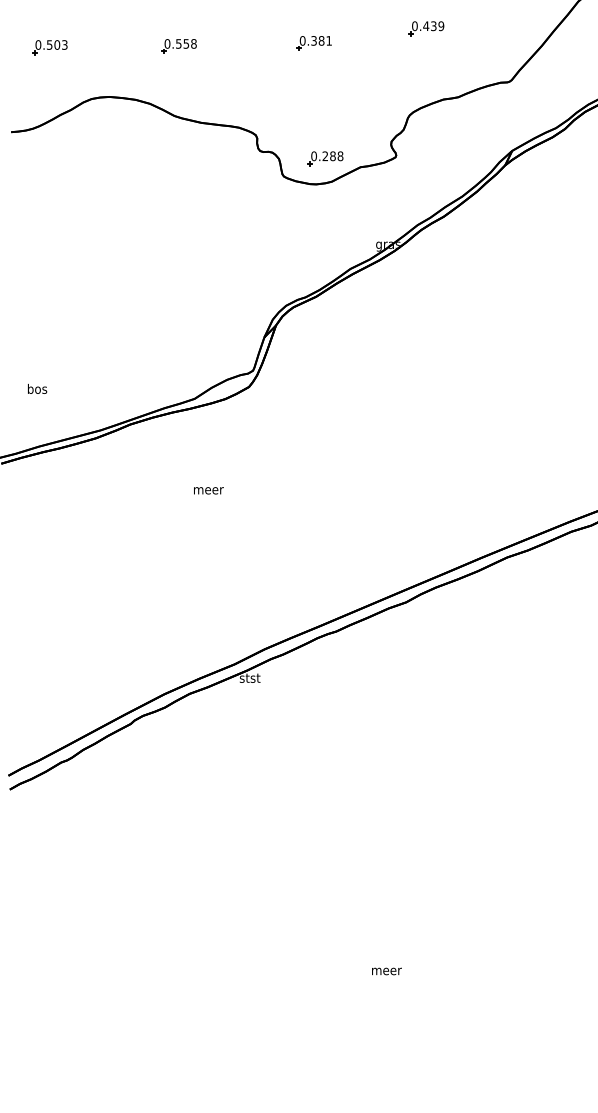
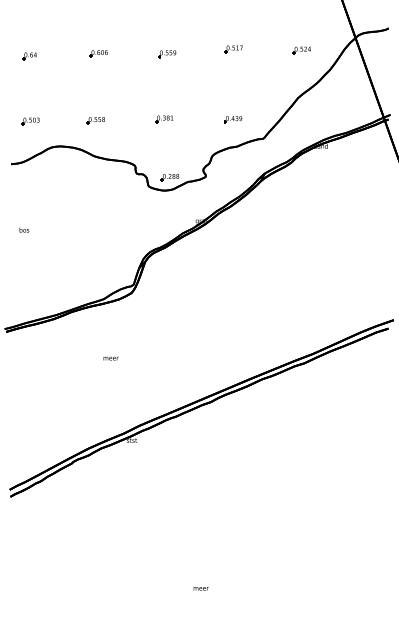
part: (427, 27) -> (233, 119), moved
text: (37, 387) -> (24, 229), moved
text: (207, 490) -> (110, 358), moved

